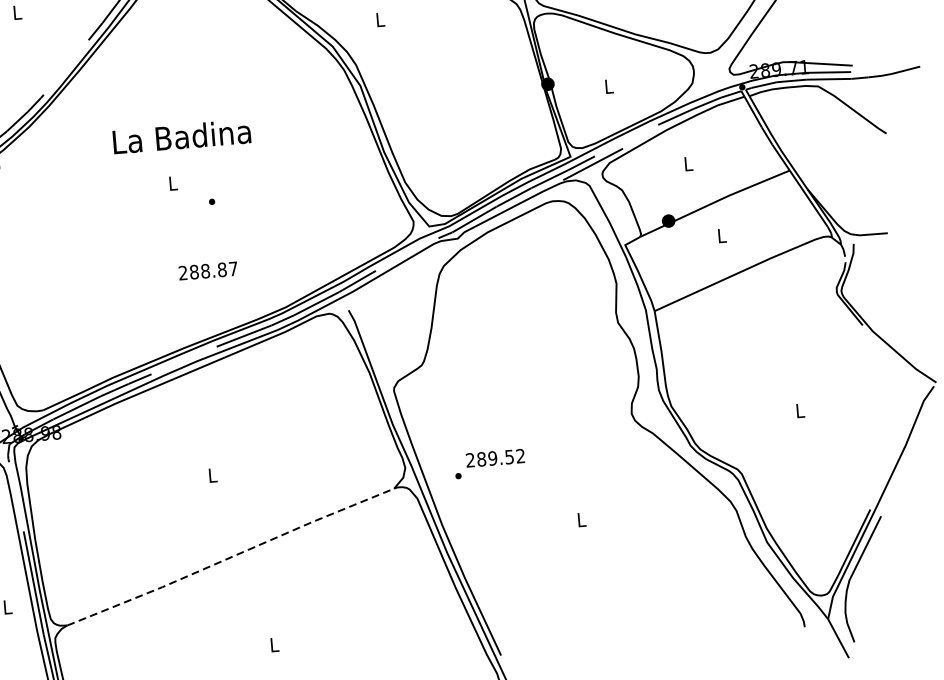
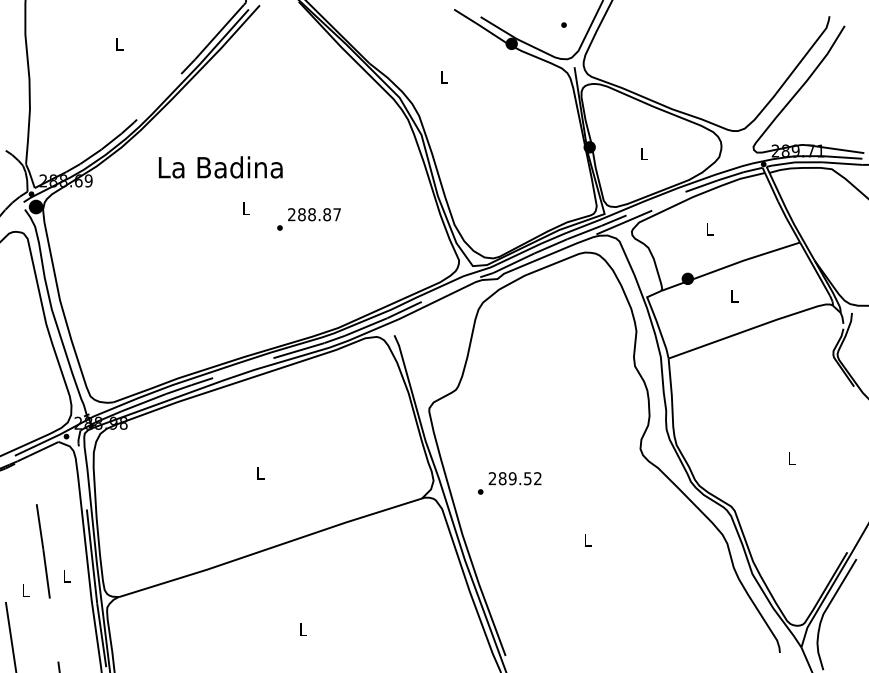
text: (181, 136) -> (220, 167), moved
text: (208, 270) -> (314, 214), moved
line: (231, 556) -> (271, 547), dashed -> solid

